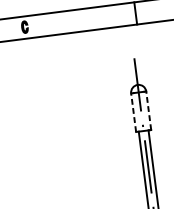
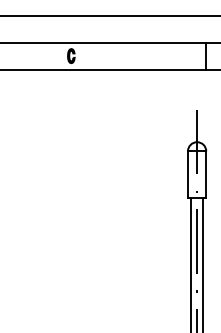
line: (148, 110) -> (206, 174), dashed -> solid
line: (133, 112) -> (187, 174), dashed -> solid

